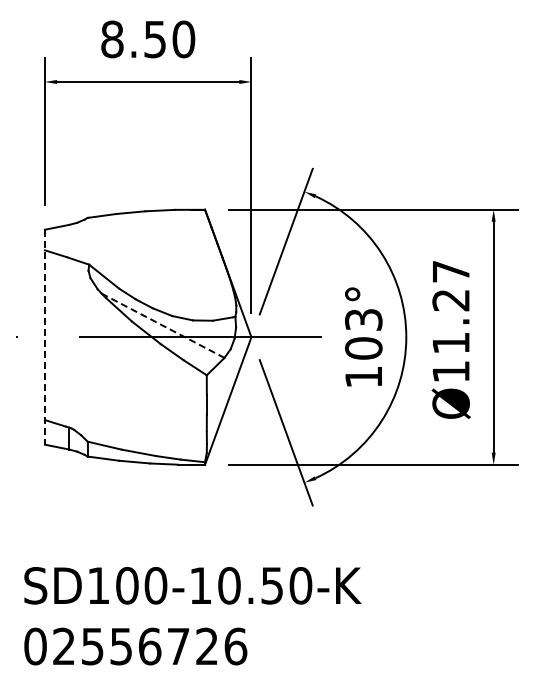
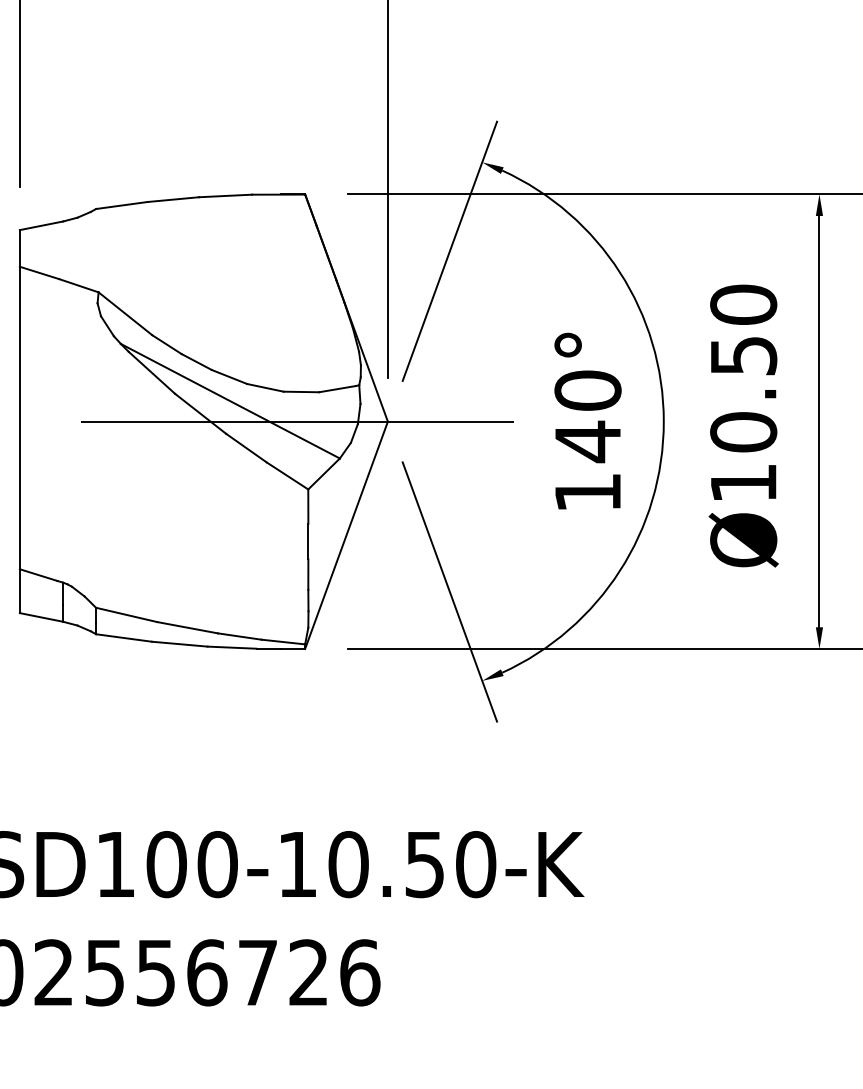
text: (450, 307) -> (742, 368), Ø11.27 -> Ø10.50
line: (163, 326) -> (231, 402), dashed -> solid
text: (363, 334) -> (587, 416), 103° -> 140°
line: (44, 337) -> (19, 422), dashed -> solid

